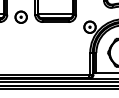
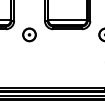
part: (20, 16) -> (28, 34), moved

